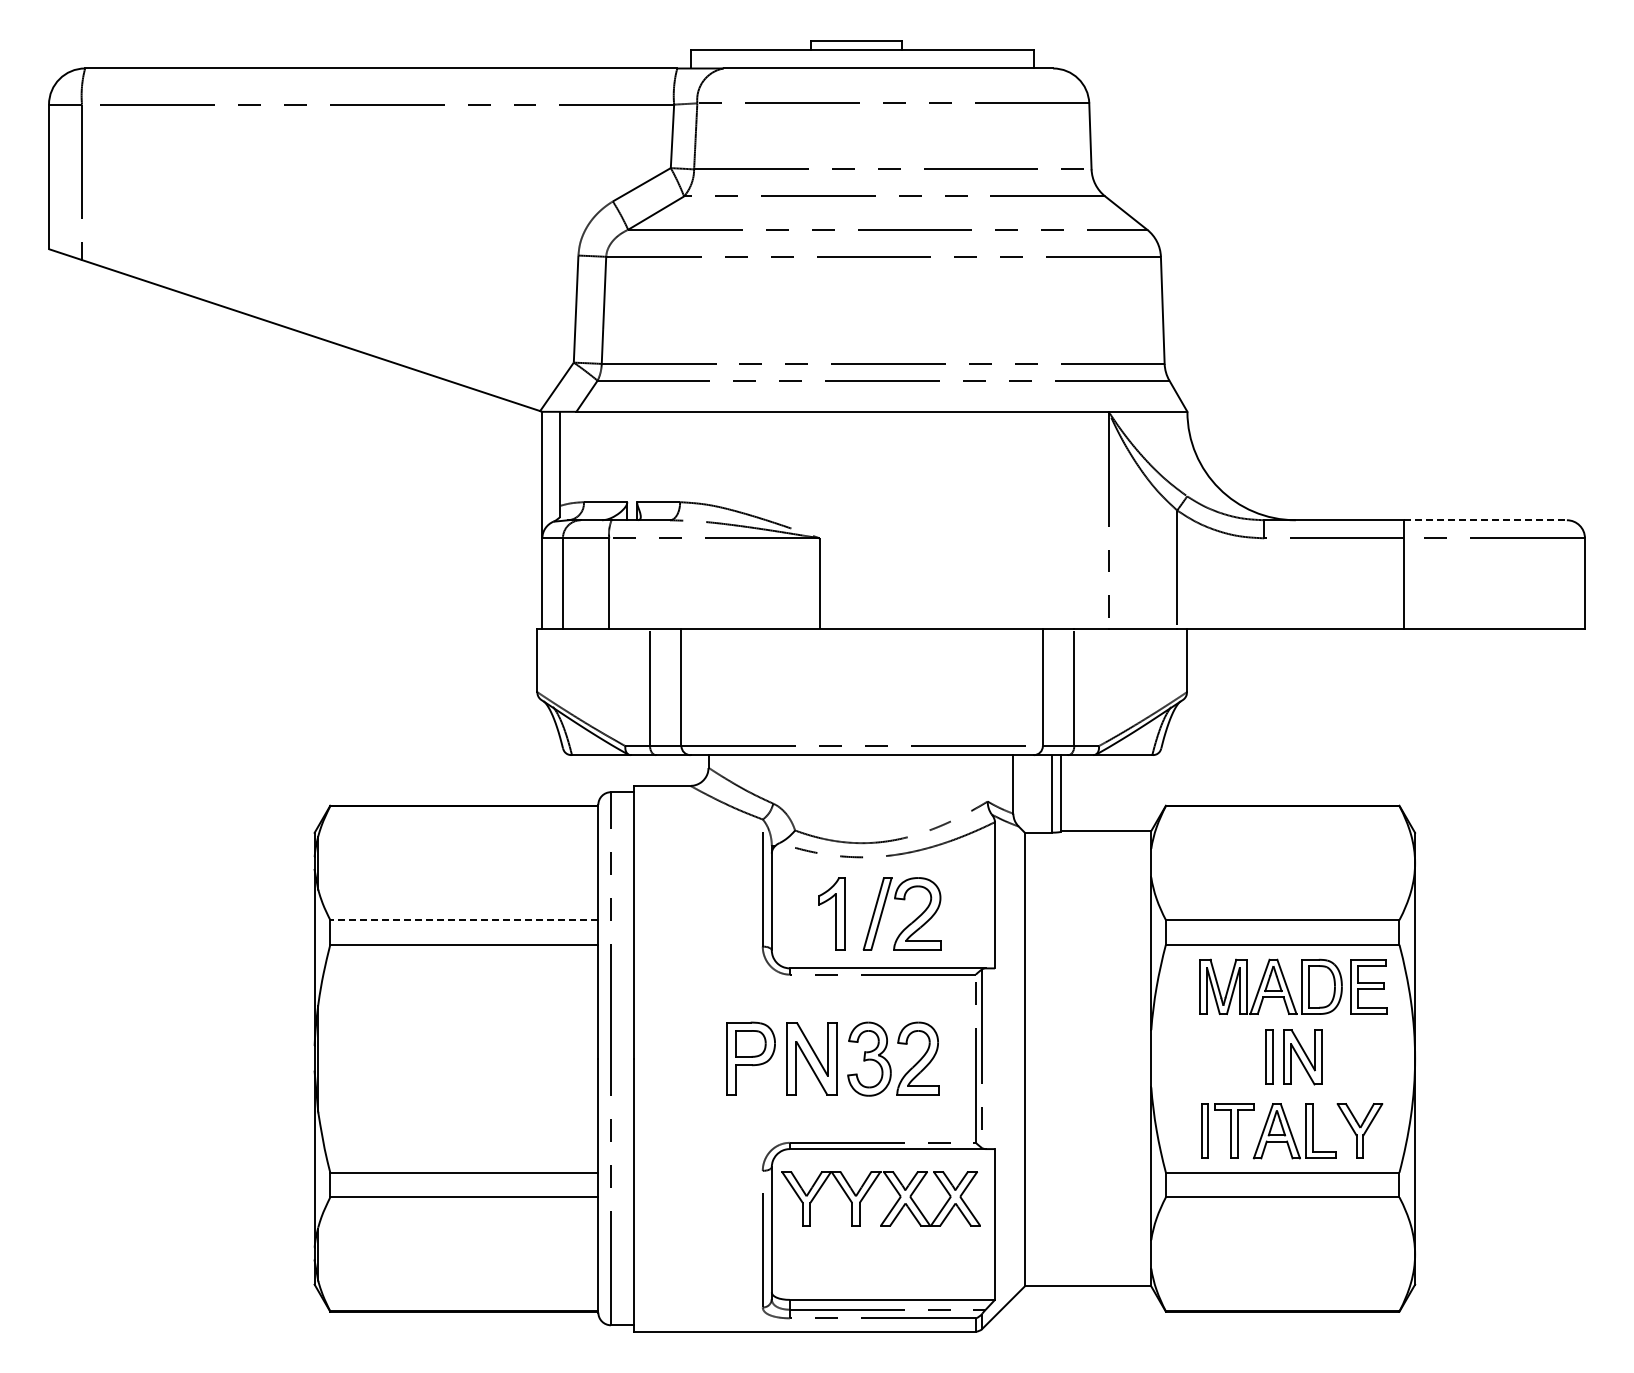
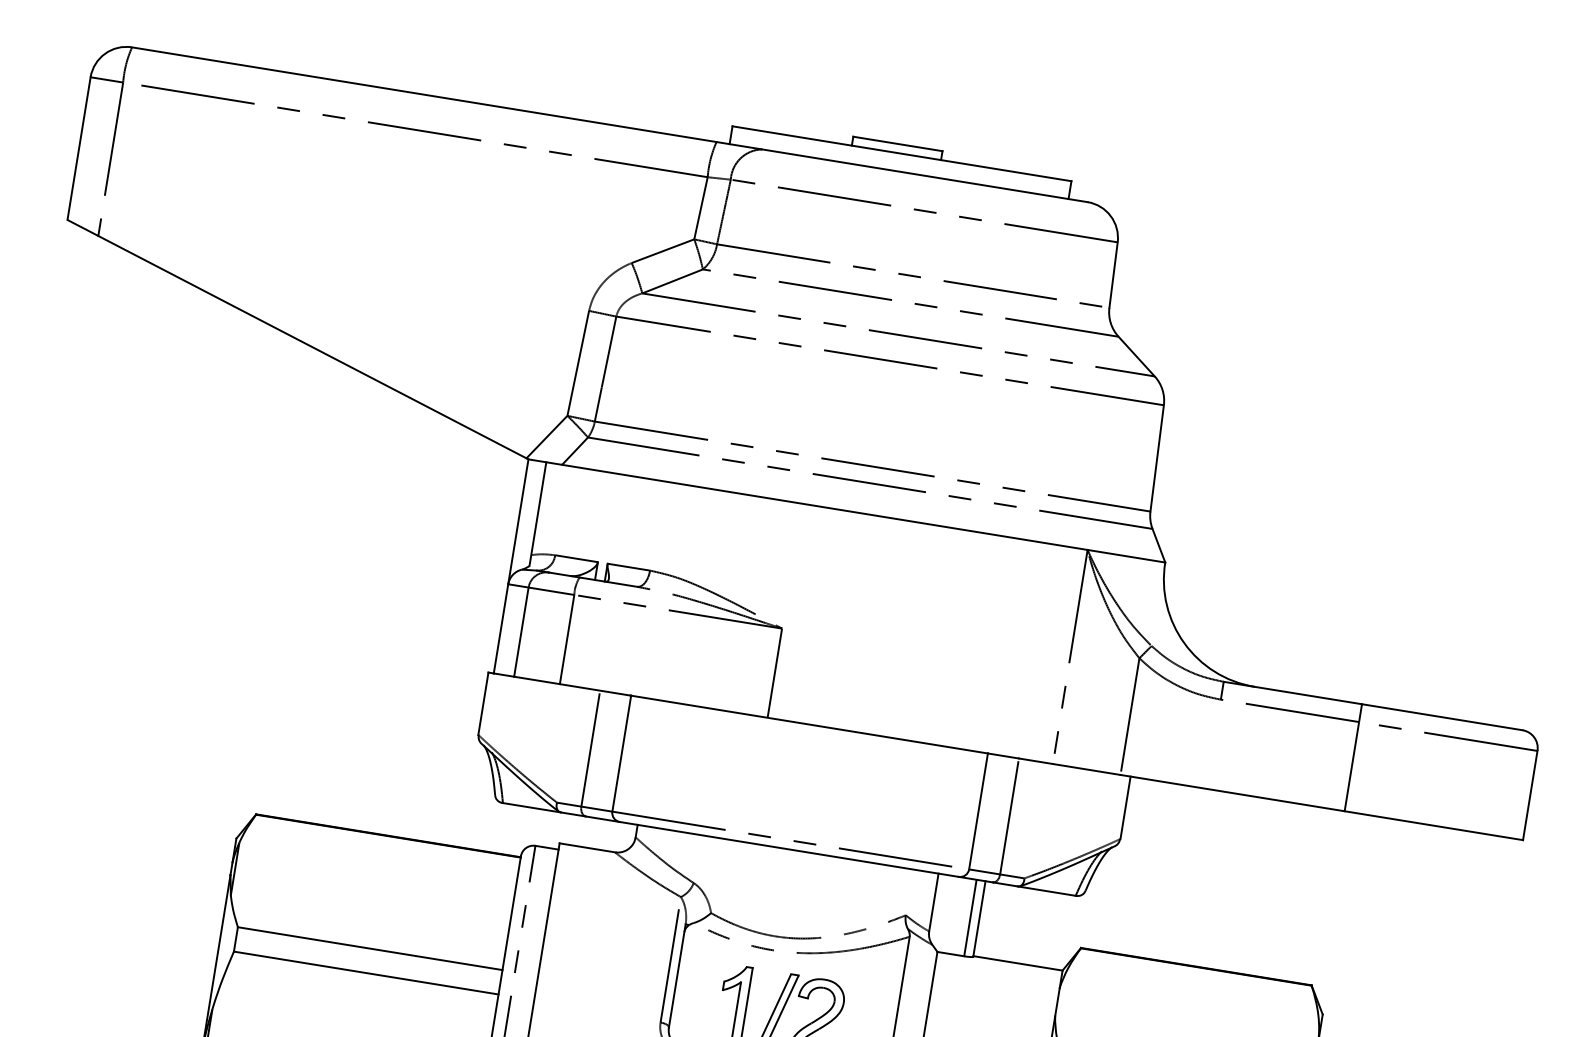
line: (1486, 520) -> (1443, 717), dashed -> solid
line: (463, 920) -> (369, 948), dashed -> solid

